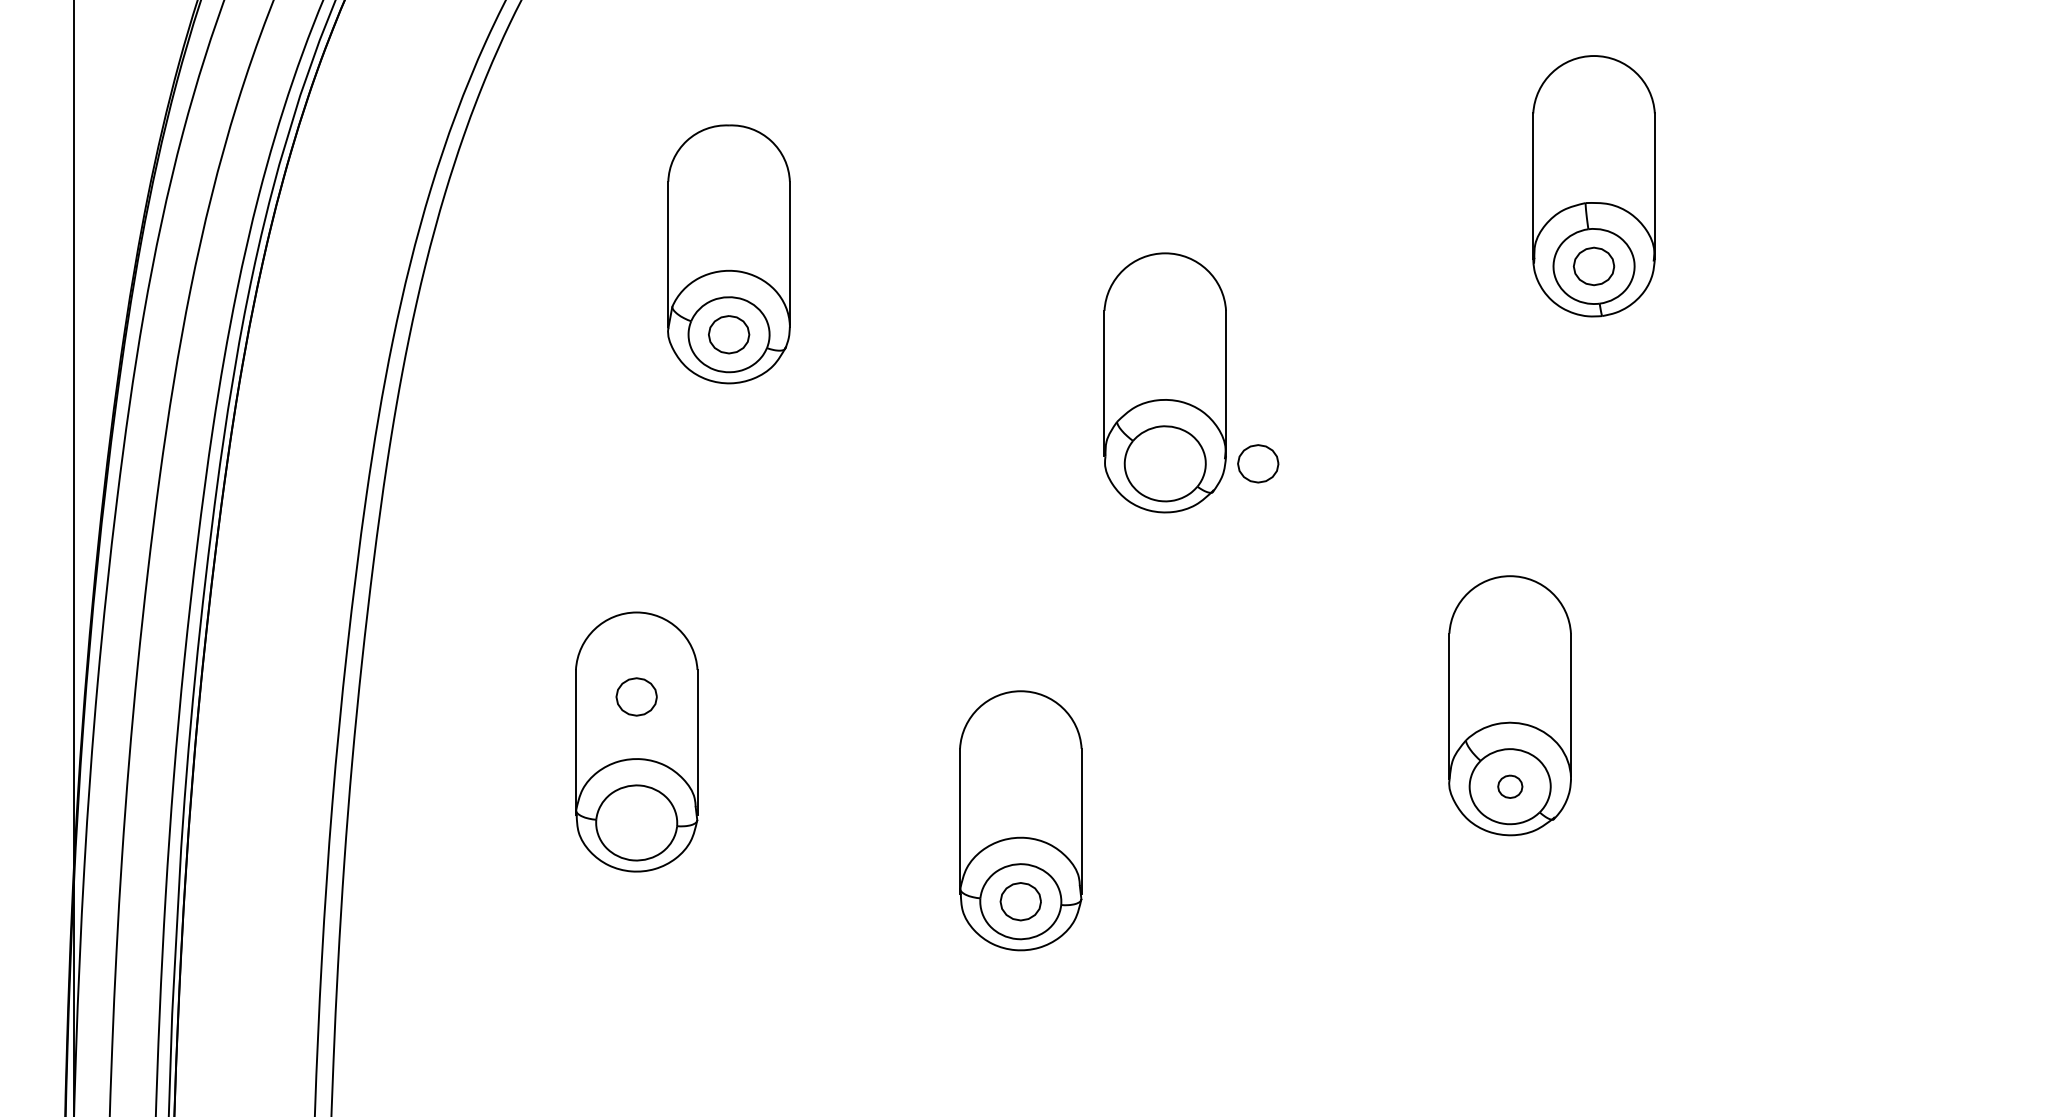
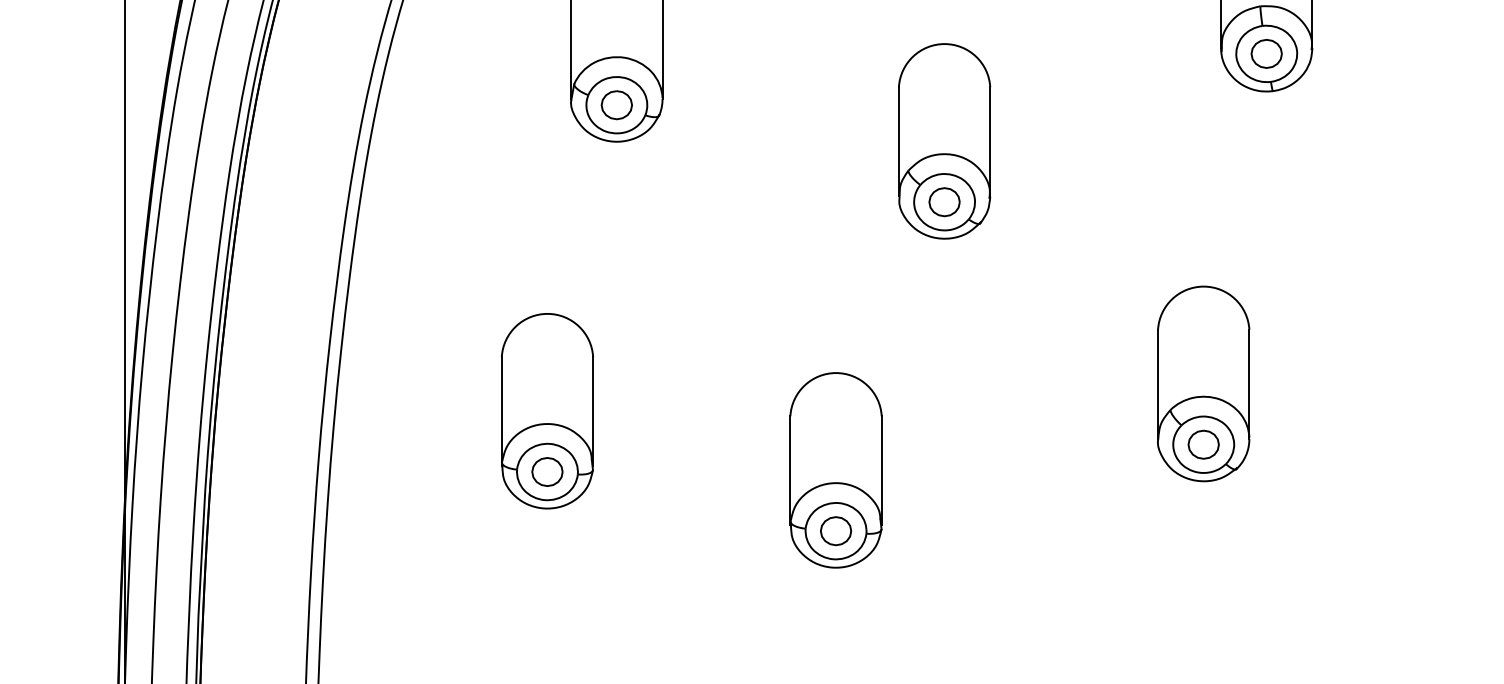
part: (1258, 463) -> (944, 201), moved
part: (636, 696) -> (547, 471), moved
part: (1510, 786) -> (1203, 444), size x1.67

